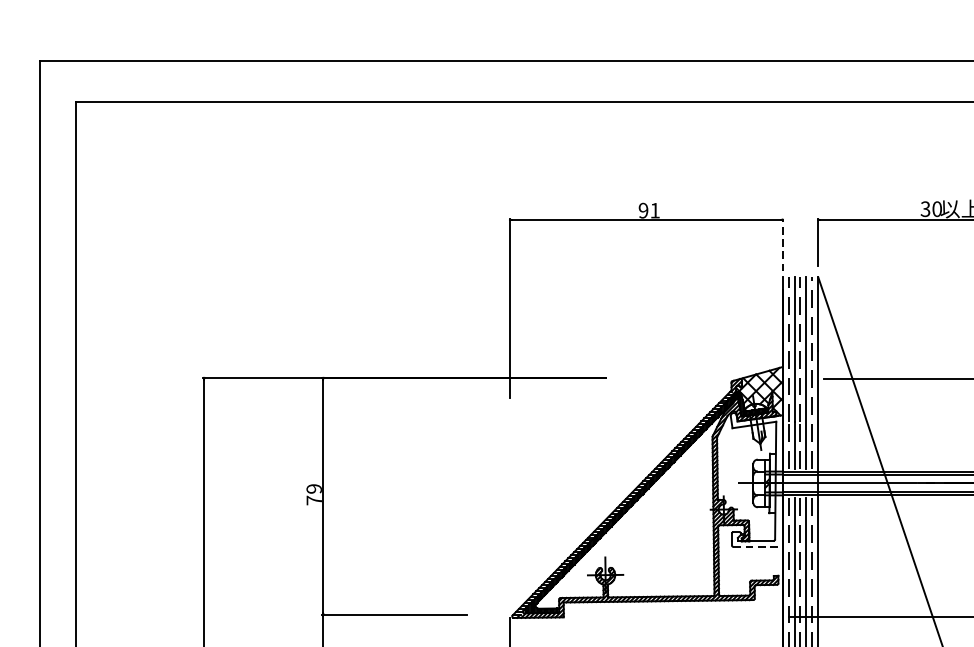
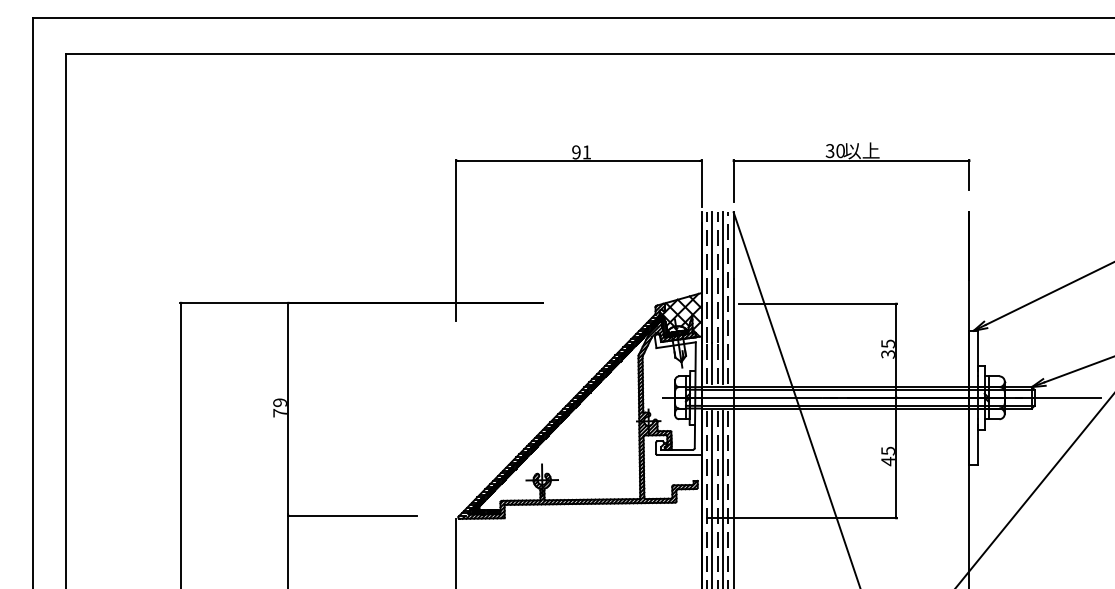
line: (782, 245) -> (701, 183), dashed -> solid
line: (758, 546) -> (679, 454), dashed -> solid

